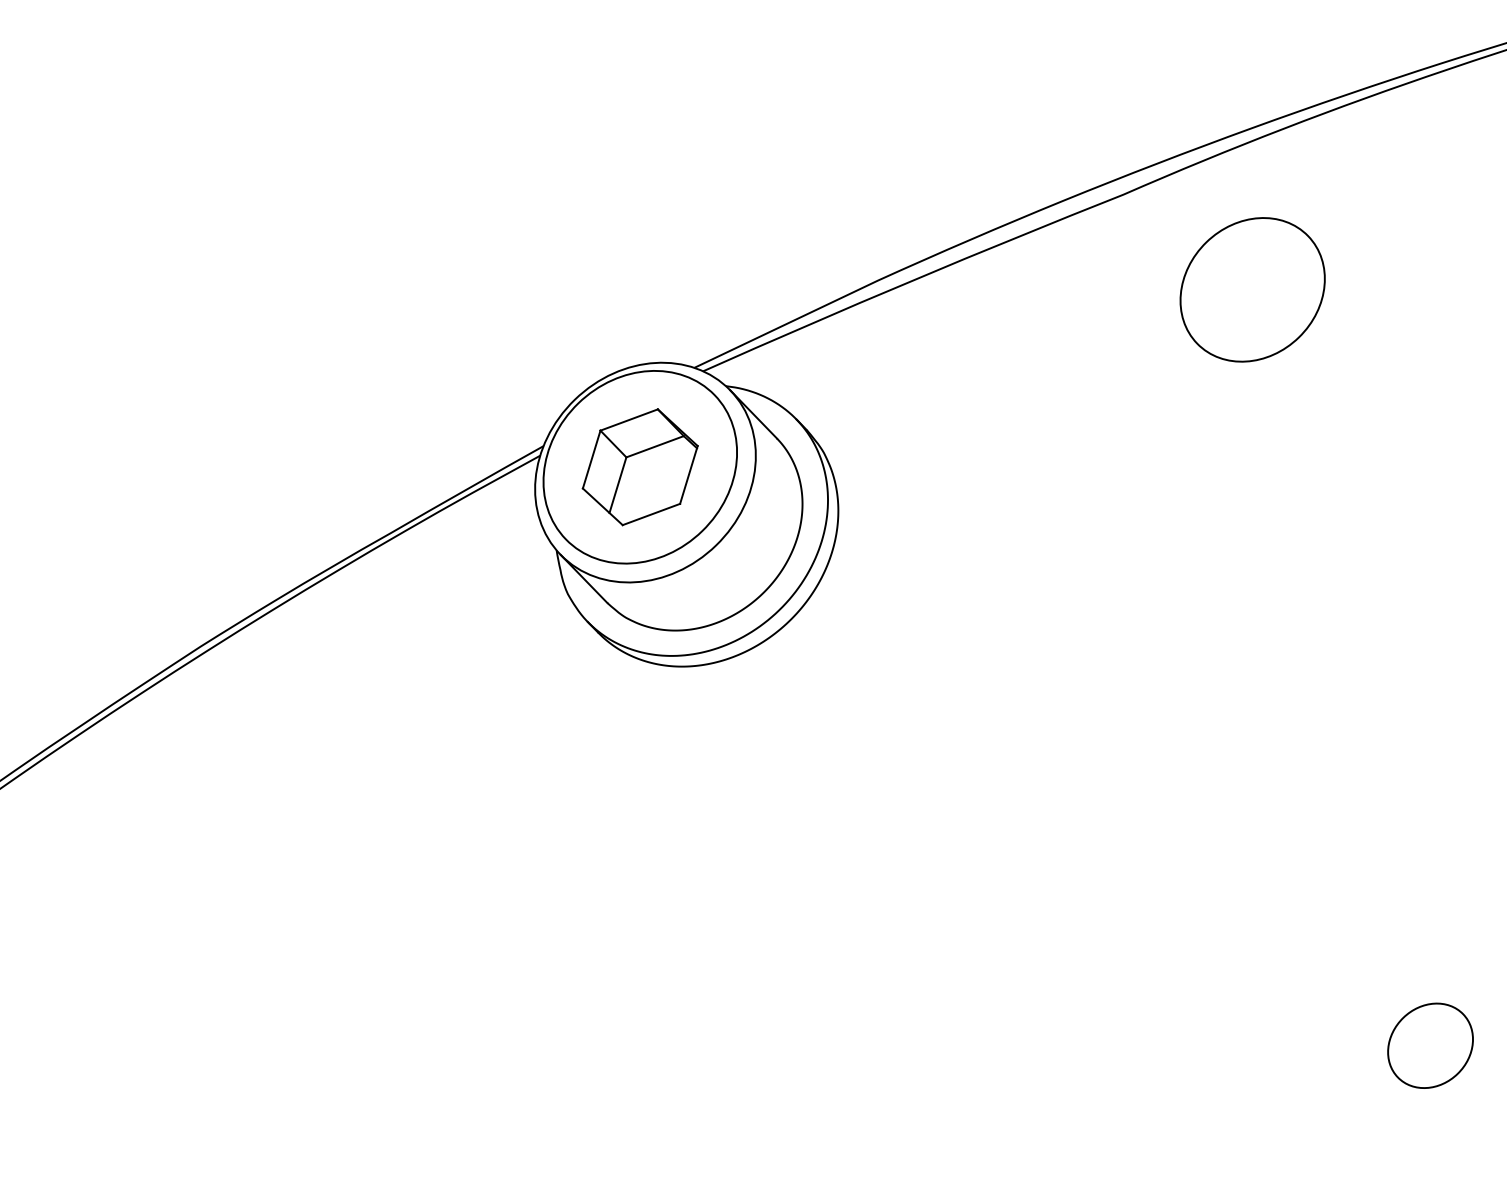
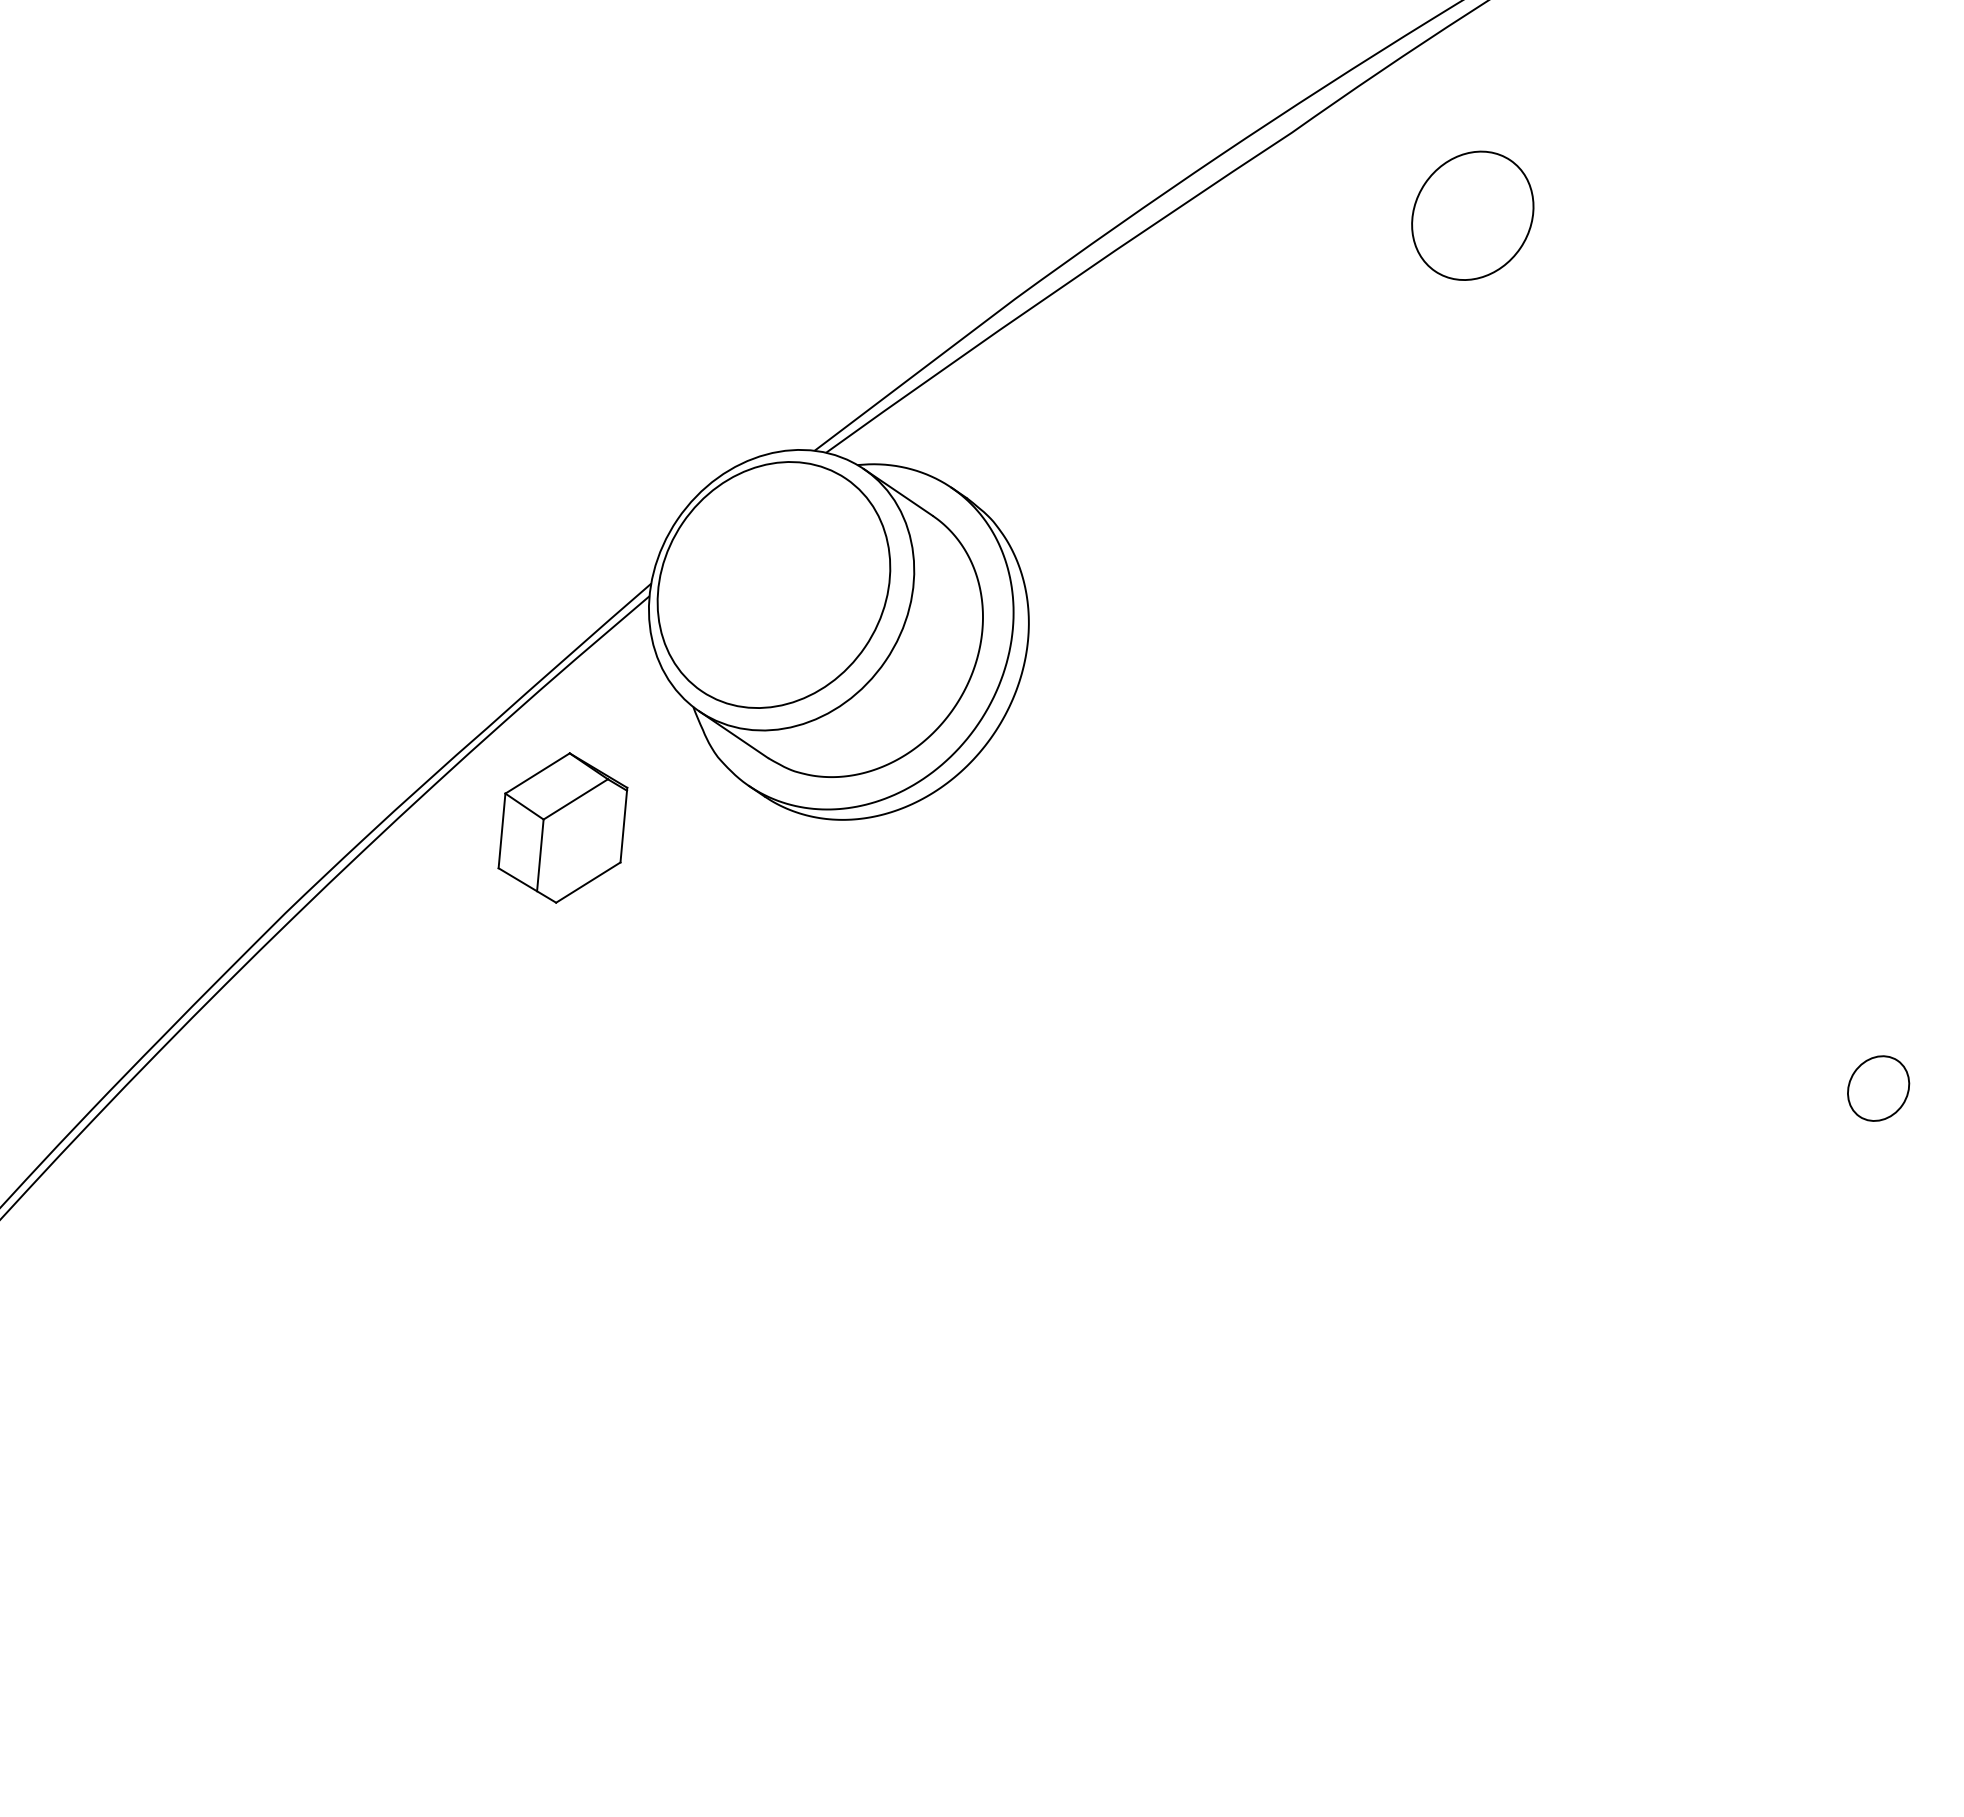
part: (1252, 289) -> (1472, 215), size x0.7
part: (640, 466) -> (562, 827), moved
part: (1430, 1045) -> (1878, 1088), size x0.6

